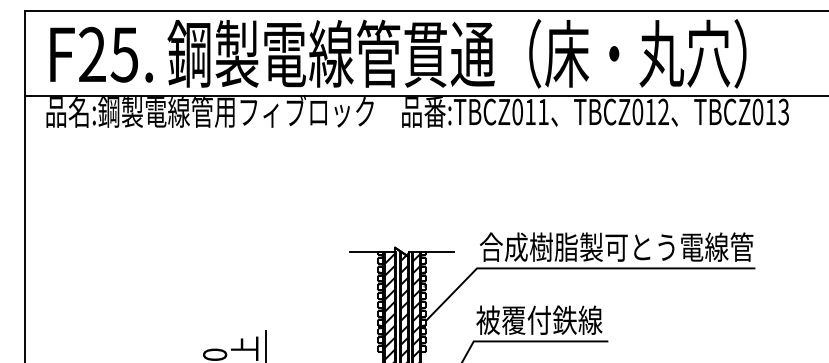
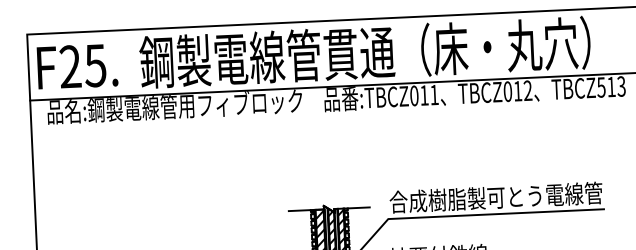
text: (101, 54) -> (77, 66), moved
text: (757, 111) -> (601, 87), TBCZ013 -> TBCZ513

